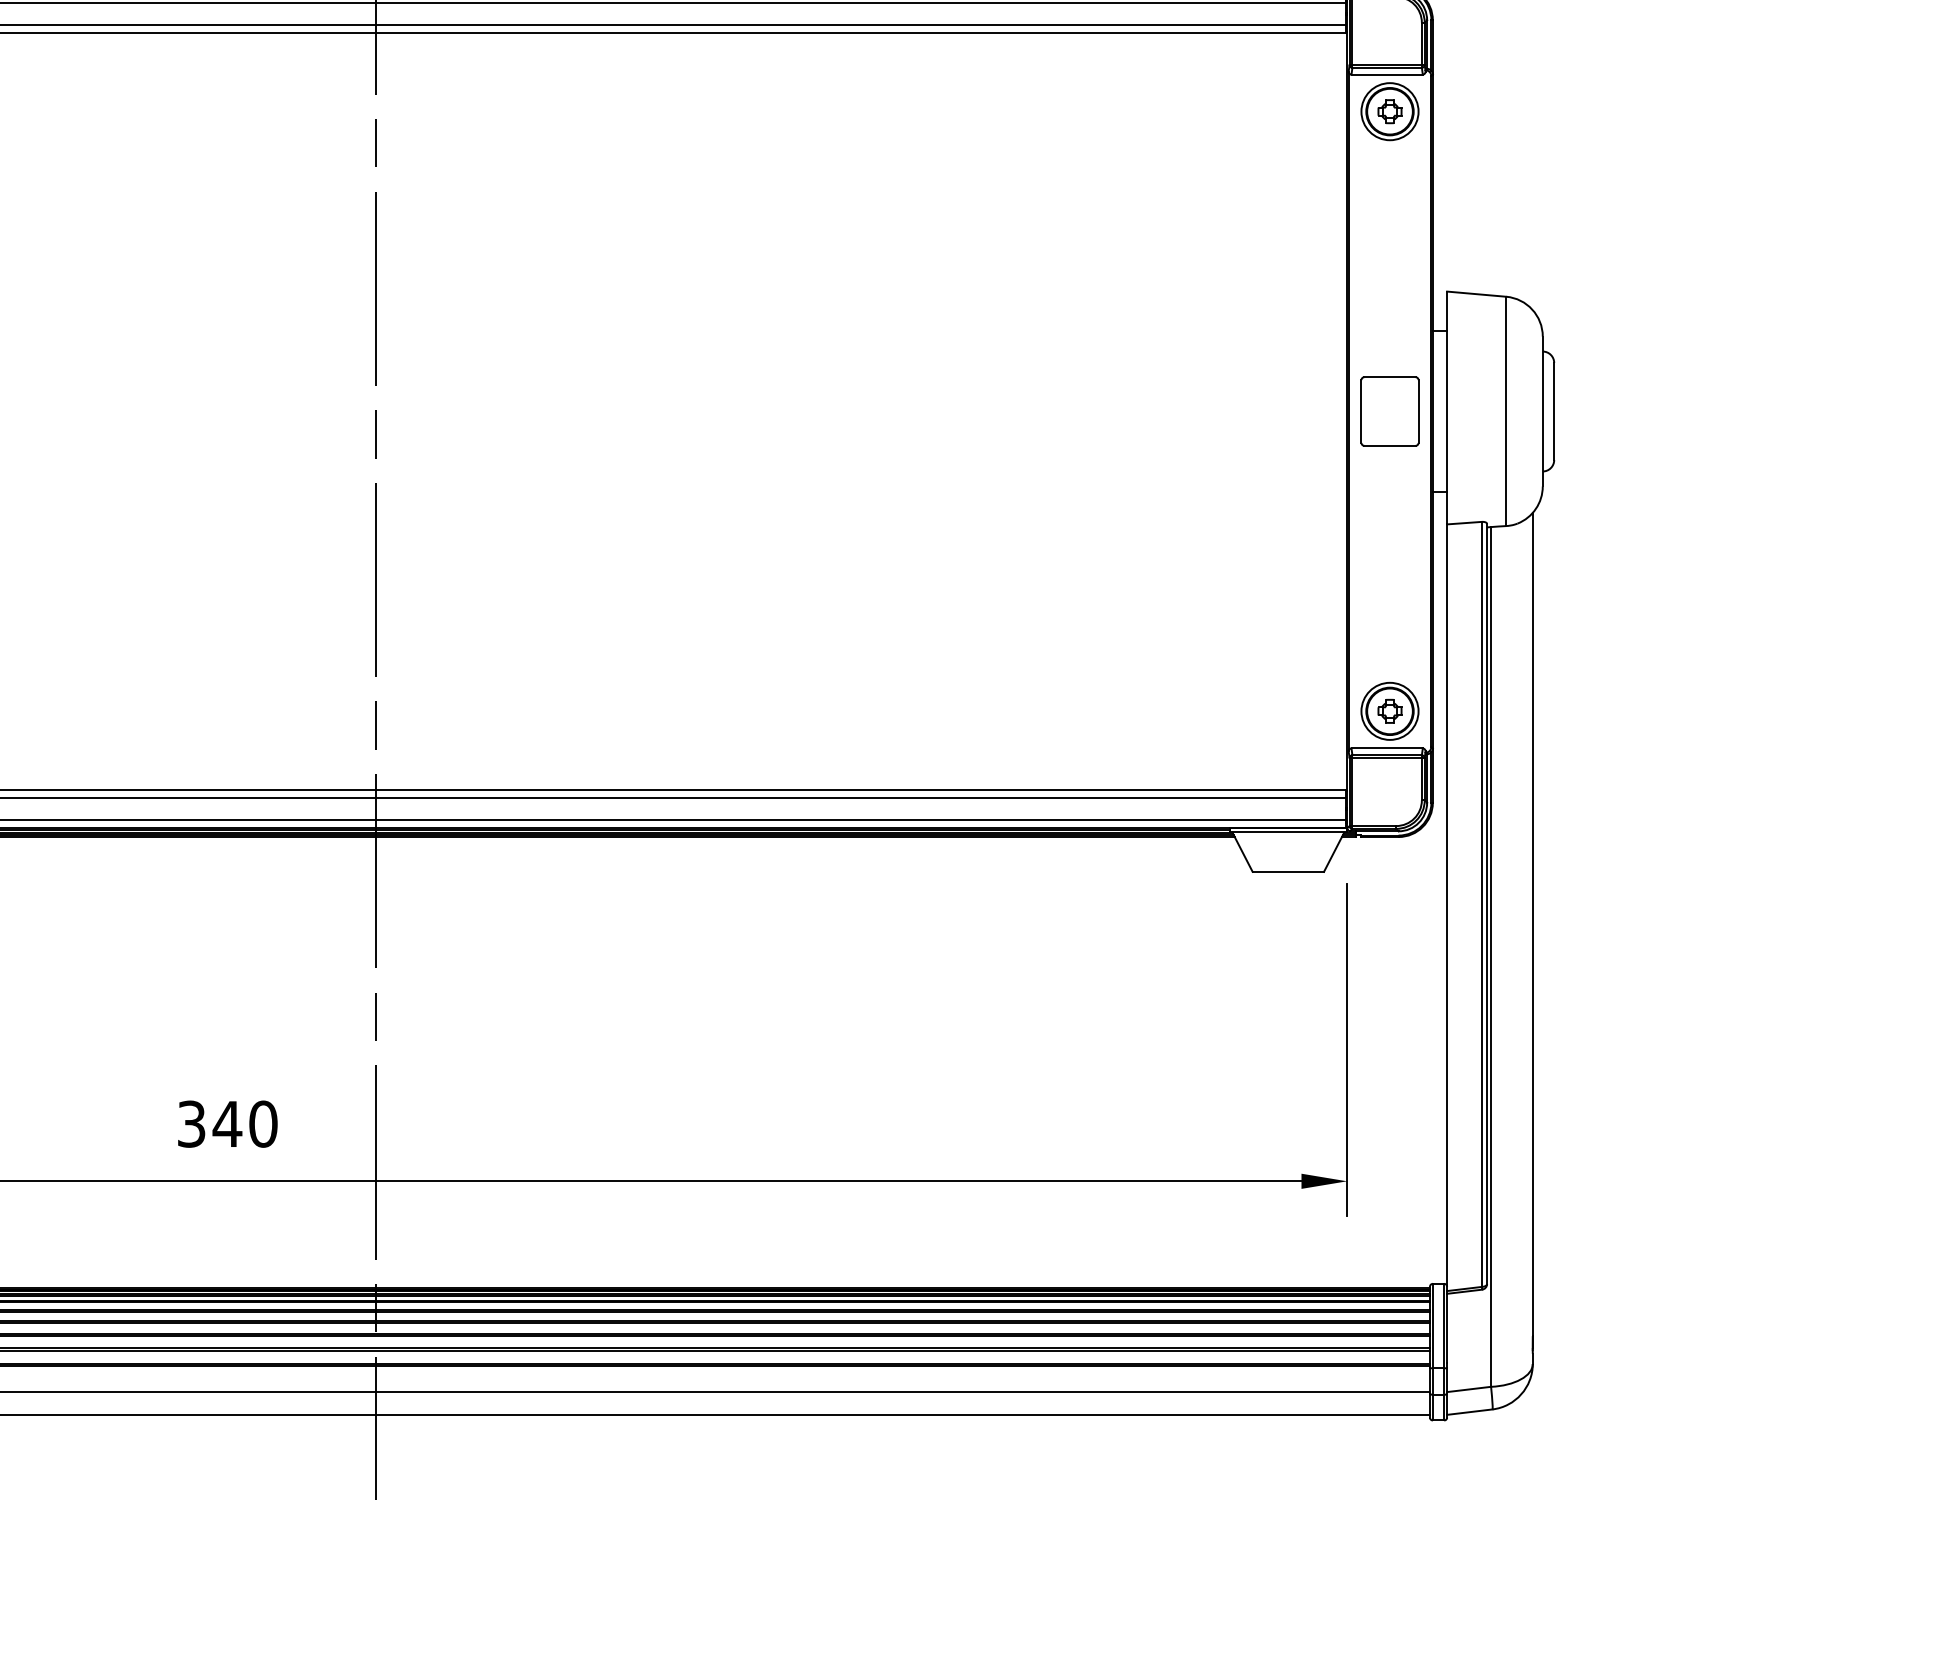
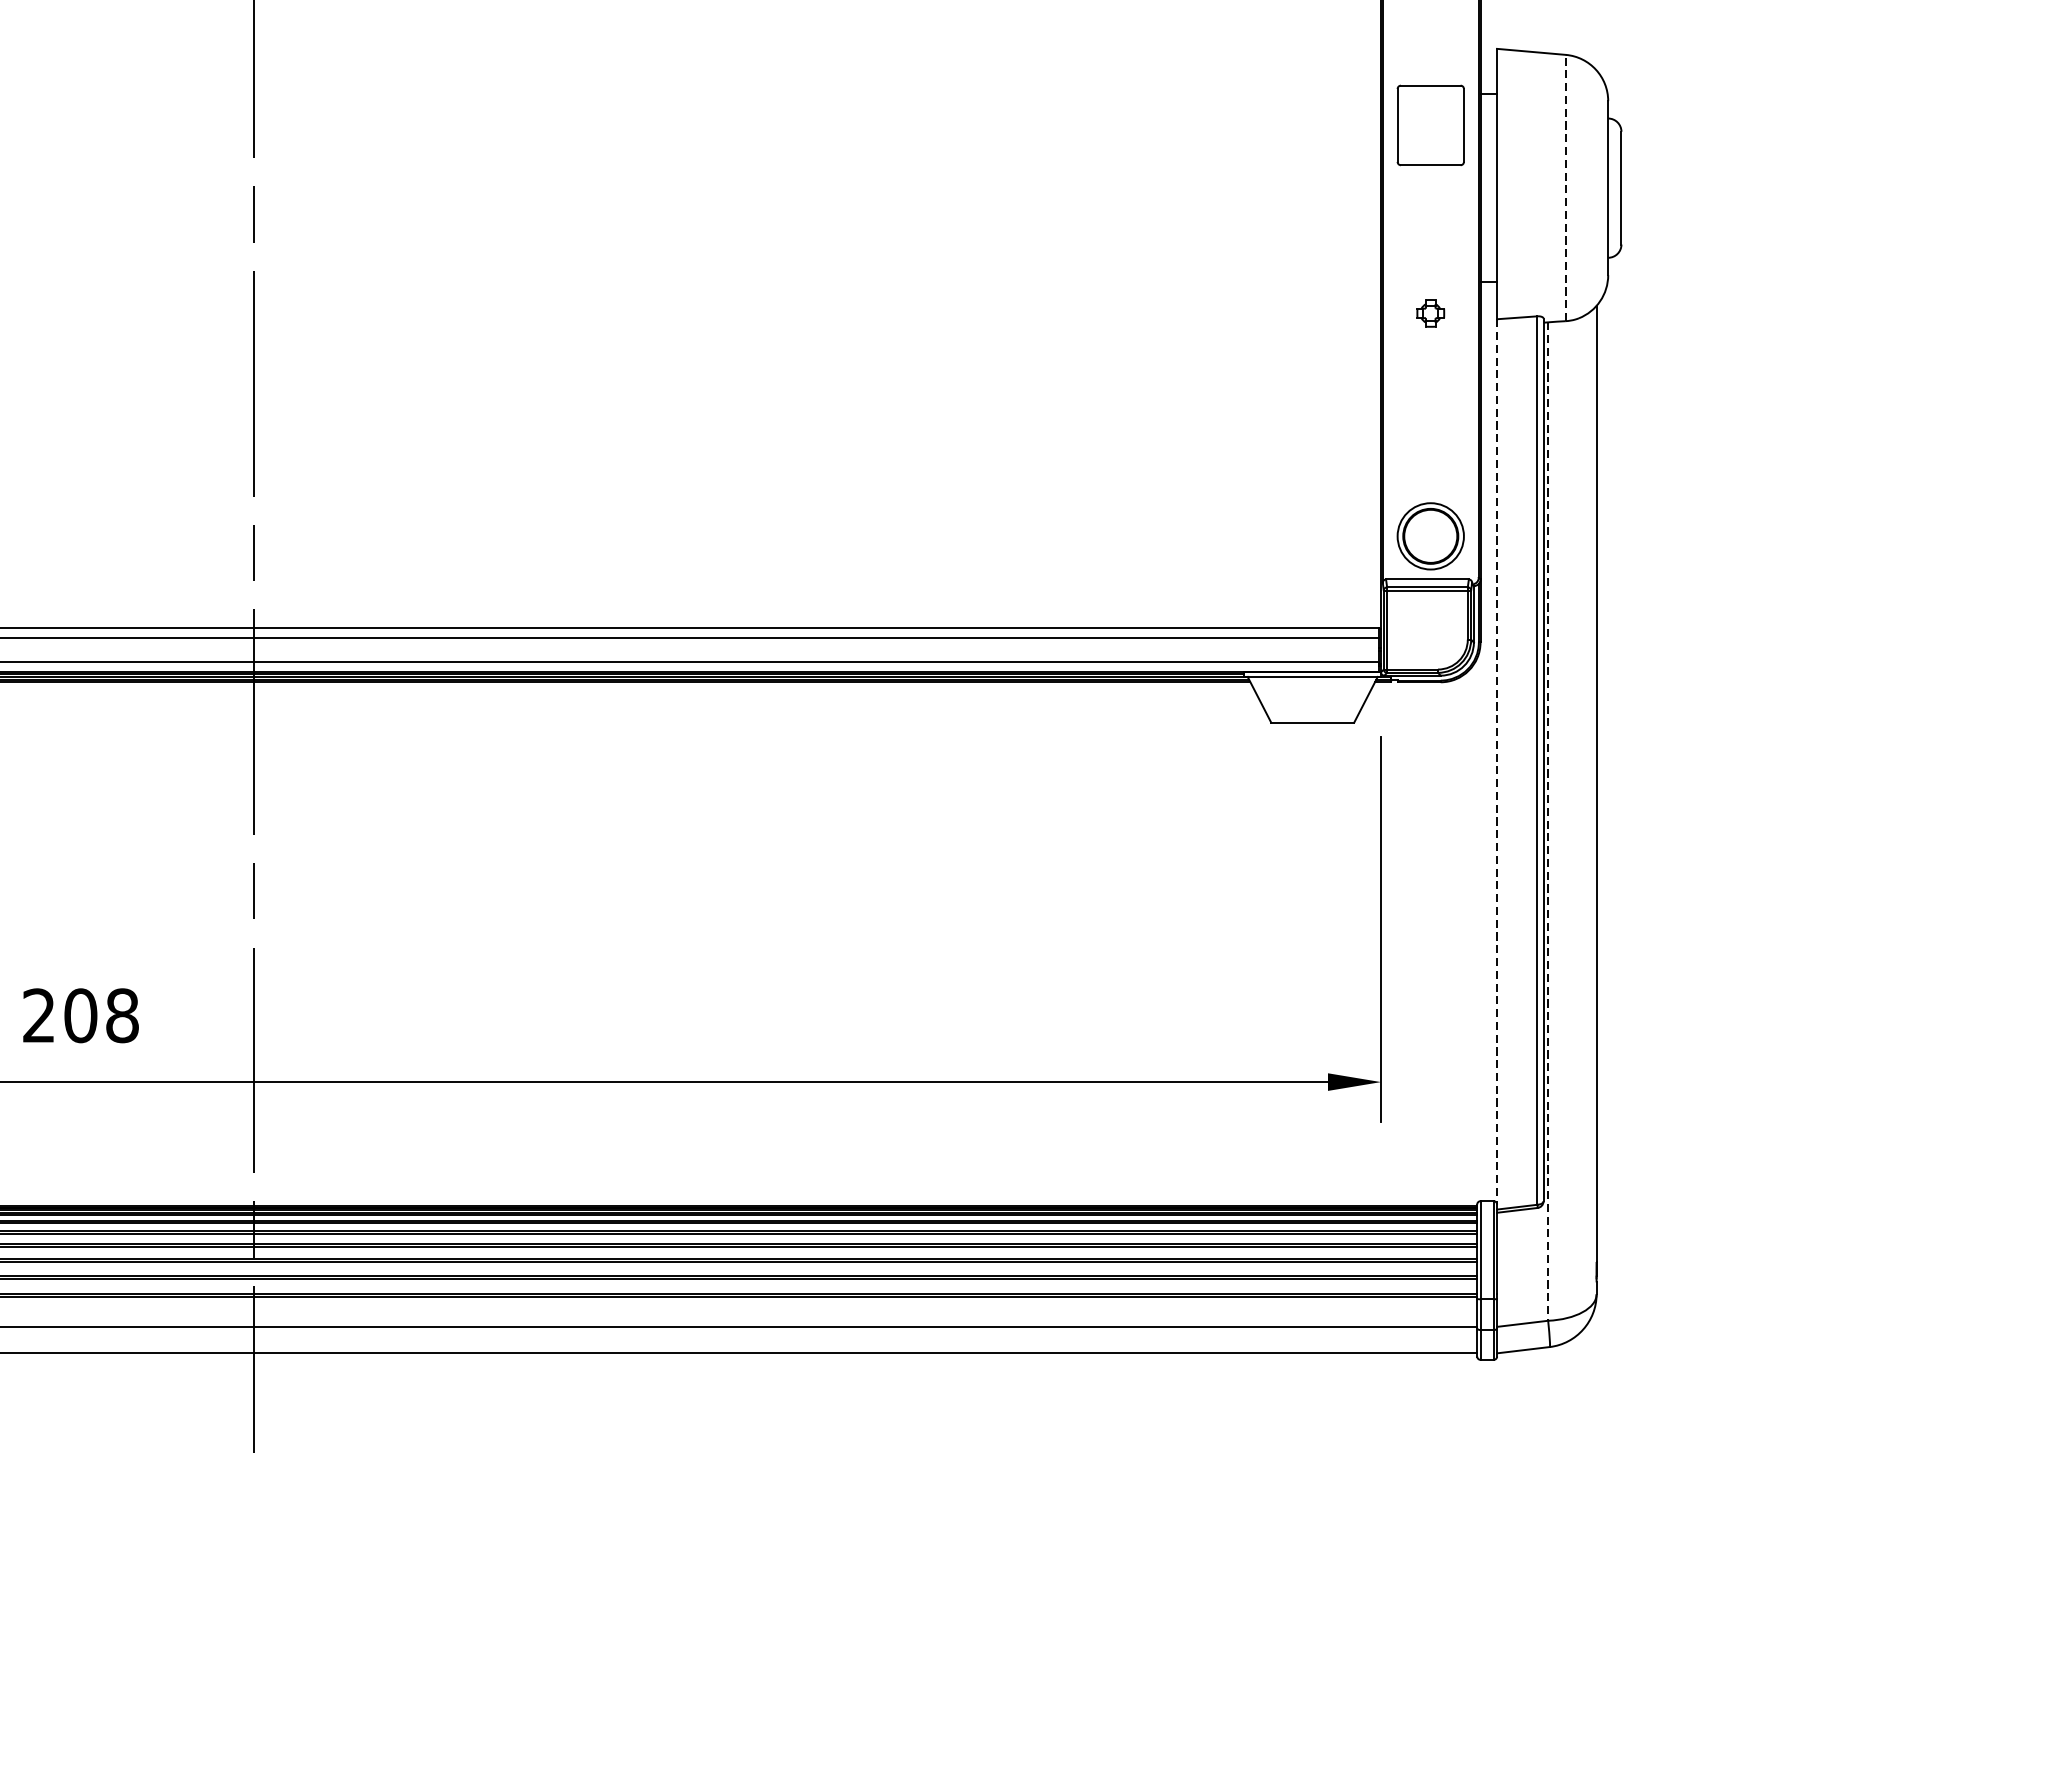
part: (1389, 411) -> (1430, 125), moved
line: (1506, 411) -> (1566, 188), solid -> dashed
part: (1389, 710) -> (1430, 312), moved
line: (1447, 908) -> (1497, 765), solid -> dashed
line: (1491, 956) -> (1548, 821), solid -> dashed
text: (227, 1123) -> (80, 1014), 340 -> 208

